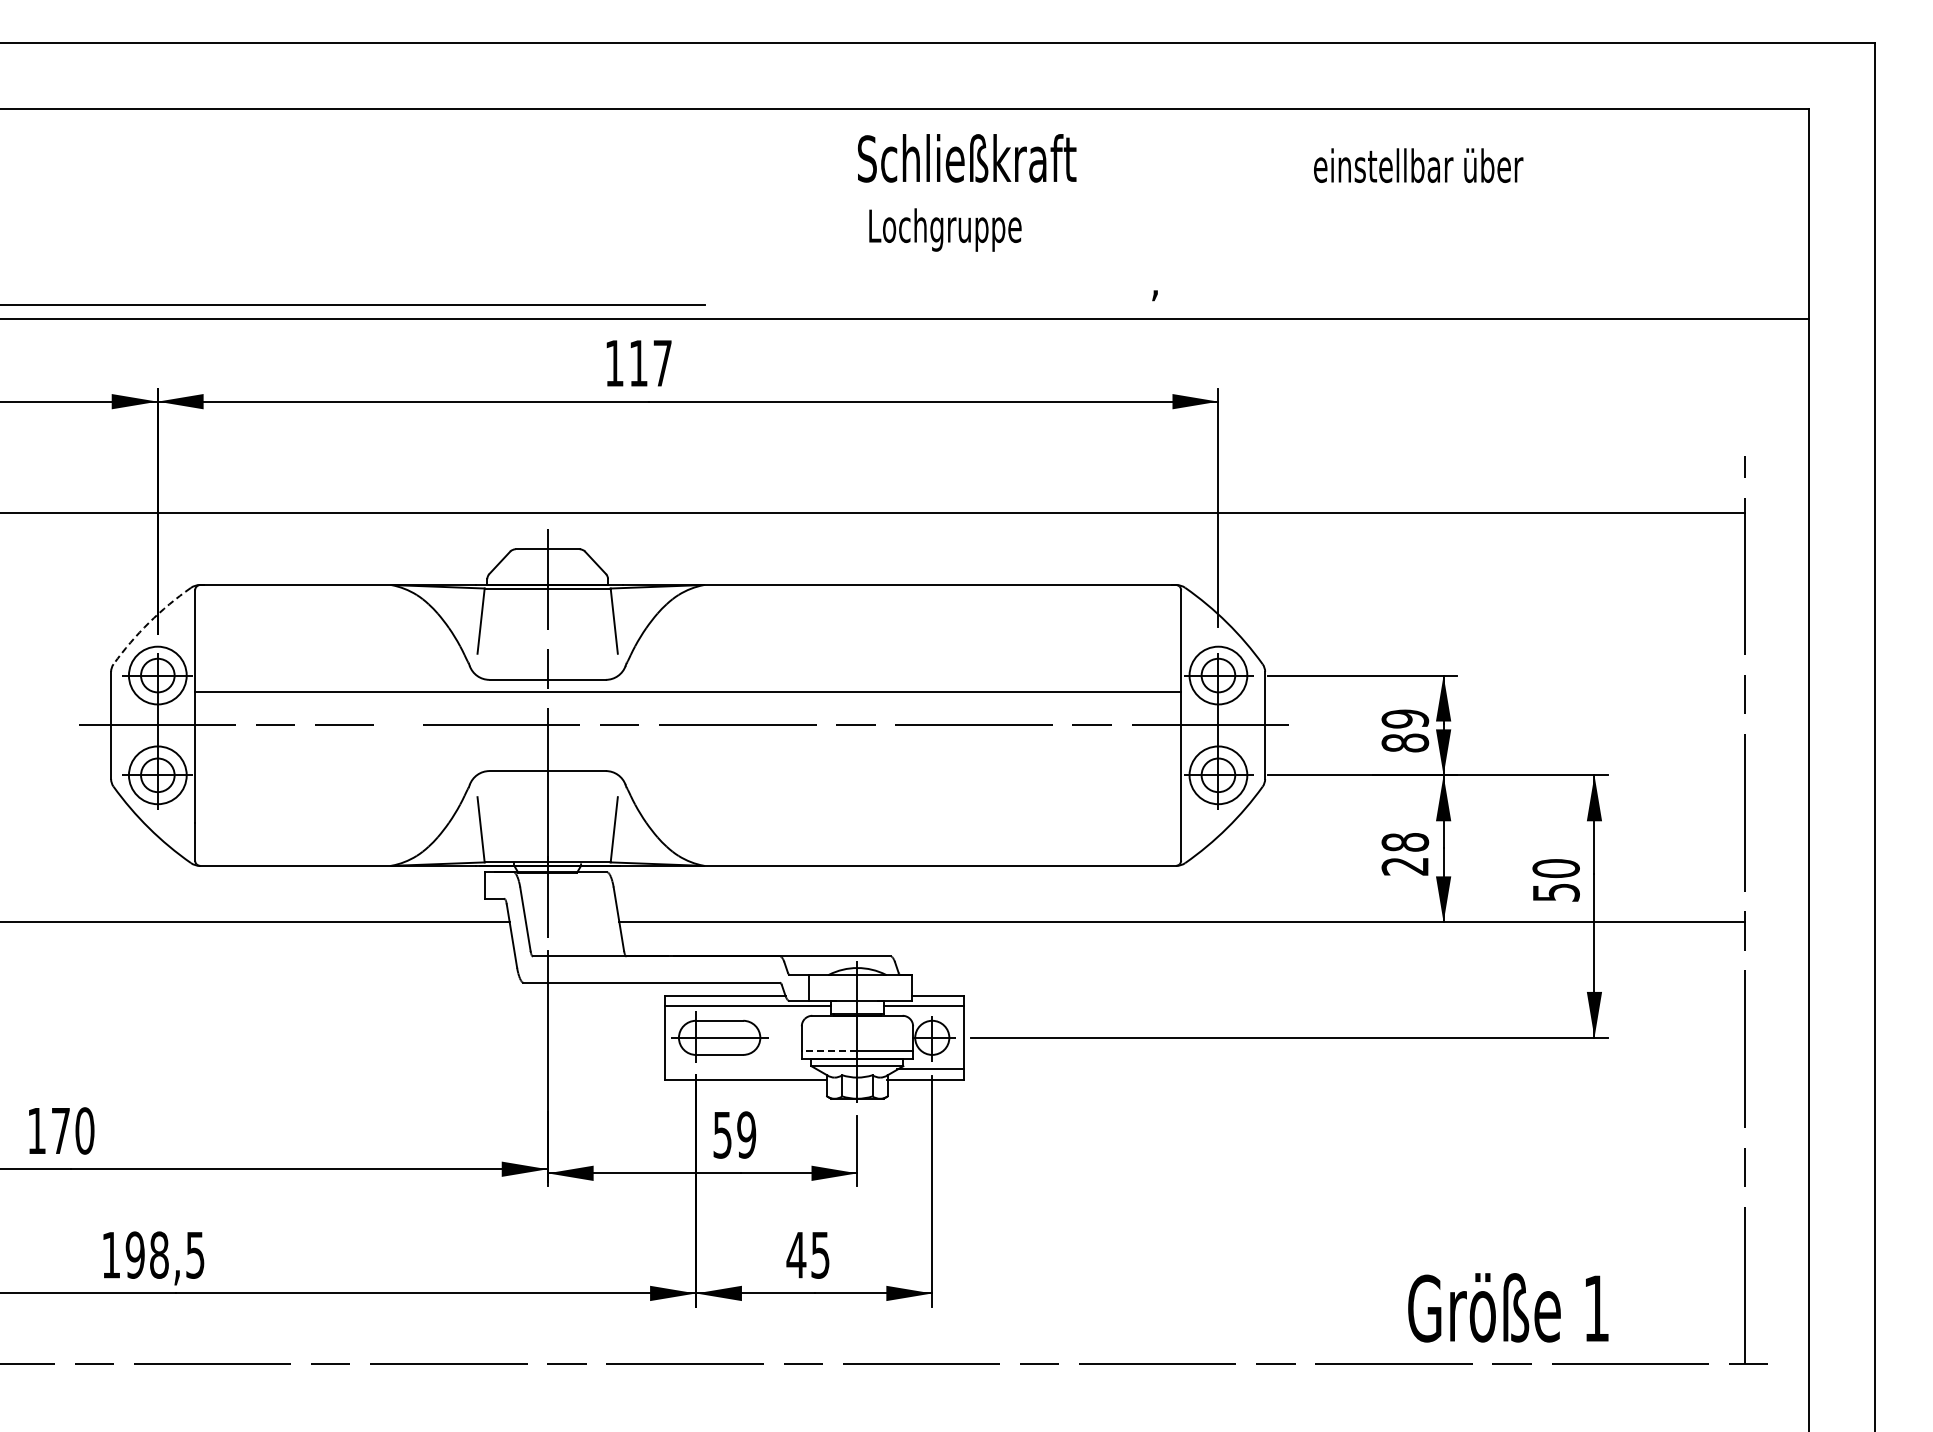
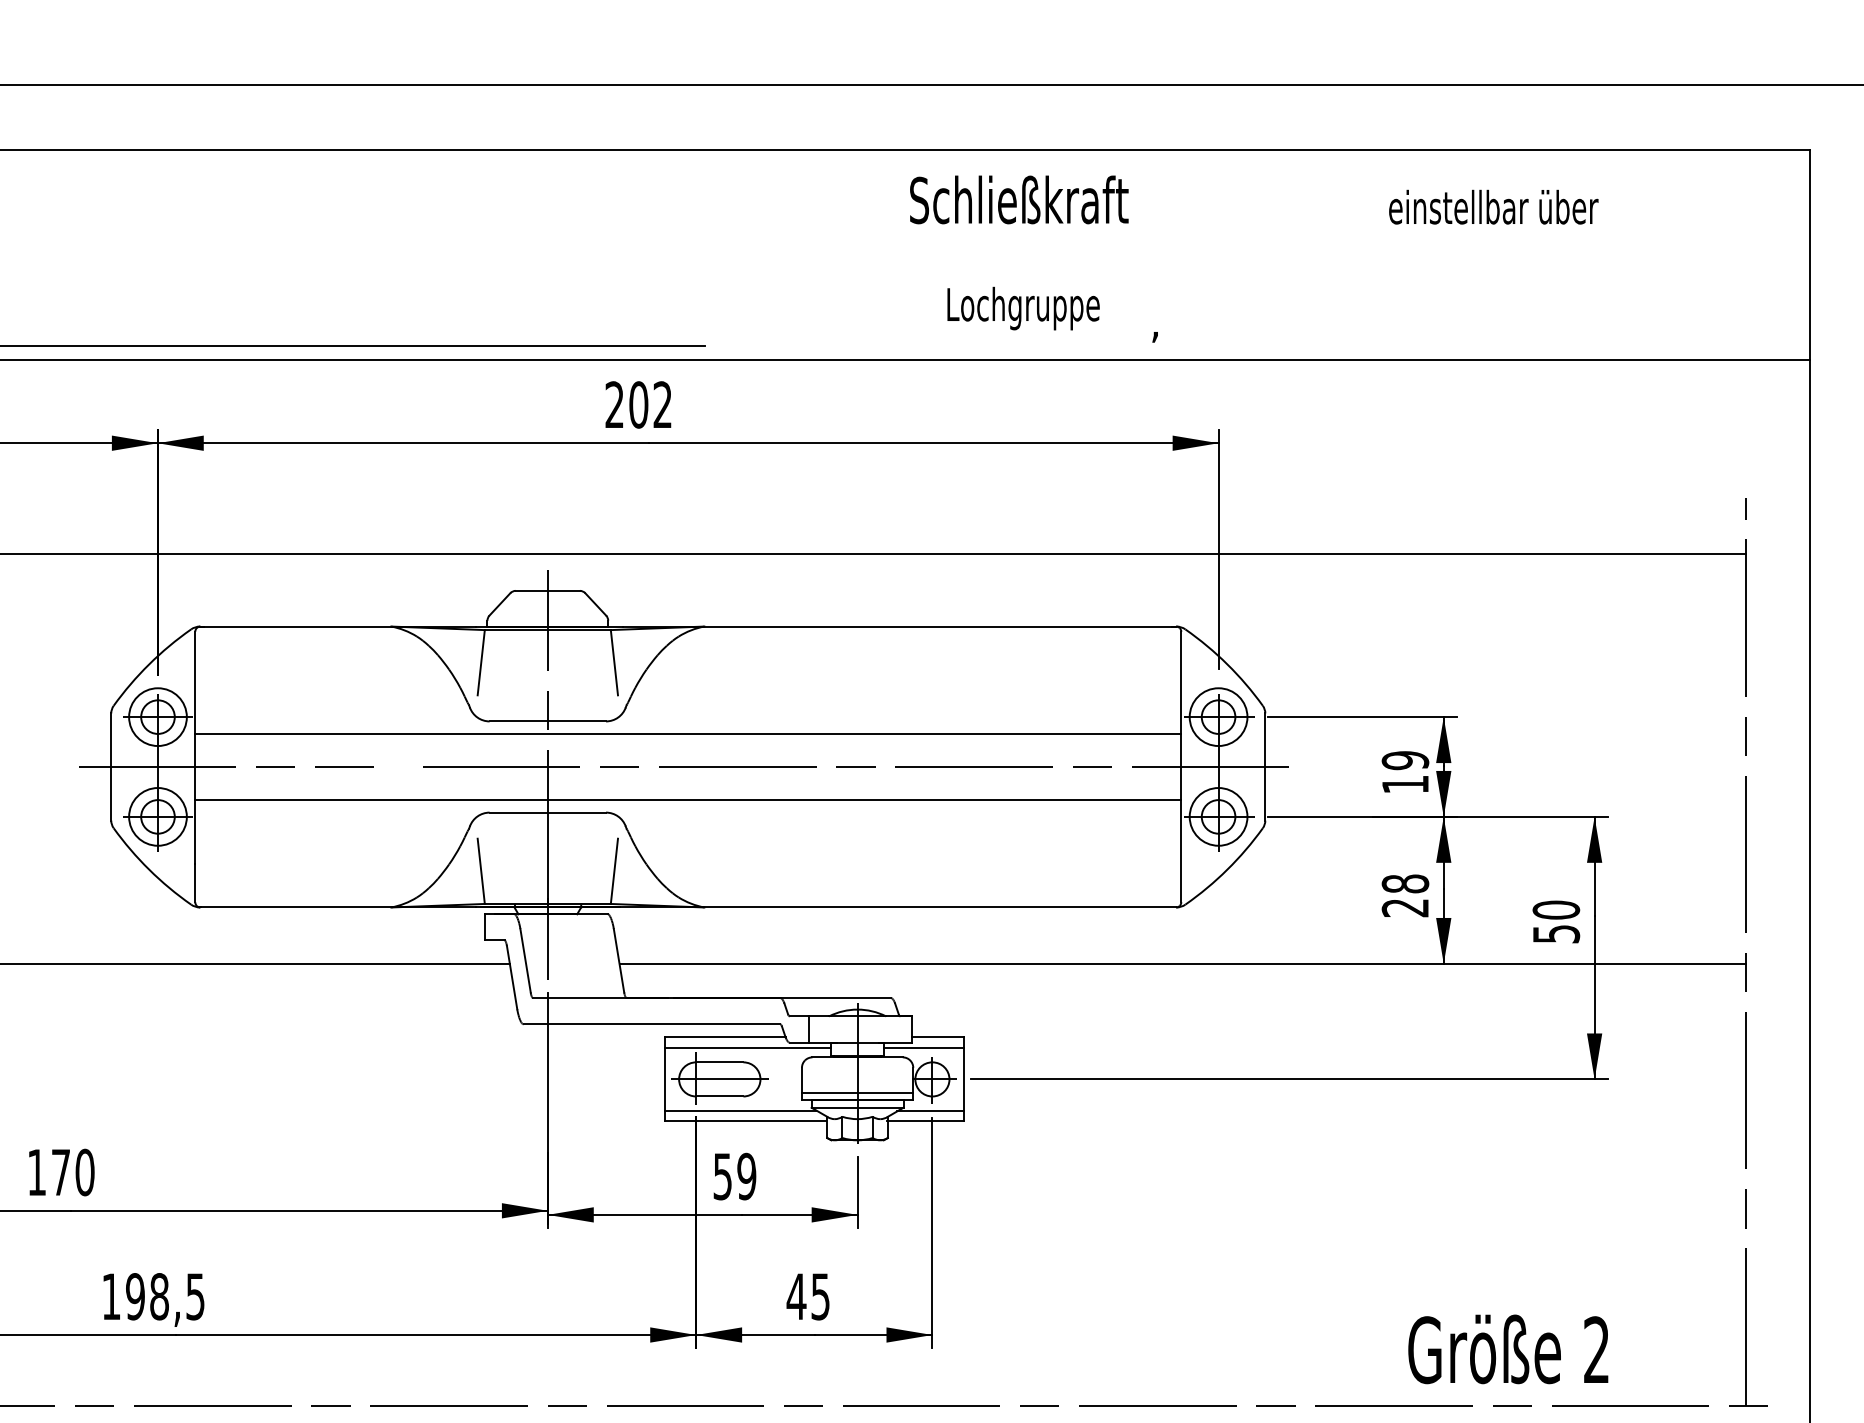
text: (967, 158) -> (1019, 200), moved
text: (1418, 165) -> (1493, 207), moved
text: (945, 229) -> (1023, 308), moved
text: (638, 363) -> (638, 405), 117 -> 202
arc: (149, 622) -> (149, 664), dashed -> solid
text: (1405, 742) -> (1405, 784), 89 -> 19
line: (688, 758) -> (688, 800), added
line: (829, 1050) -> (829, 1092), dashed -> solid
line: (739, 1069) -> (739, 1111), added
text: (1596, 1307) -> (1596, 1349), 1 -> 2

